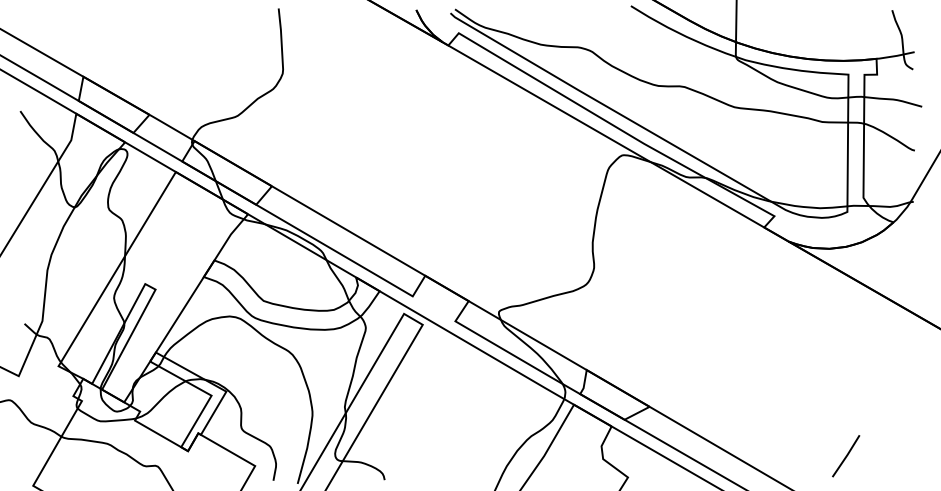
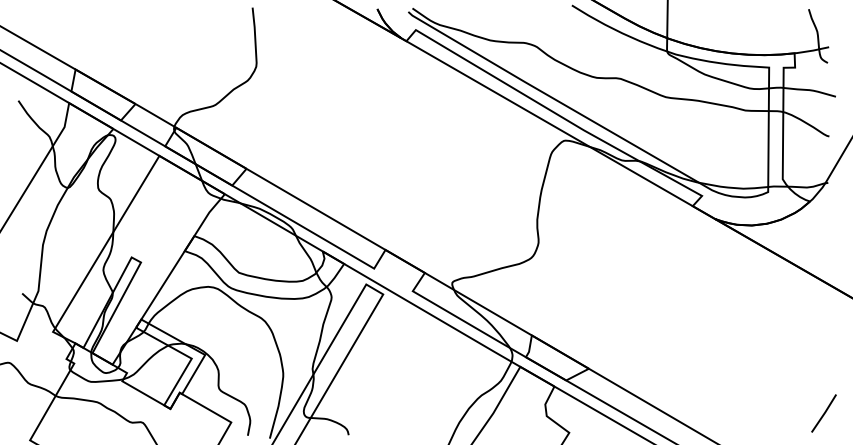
line: (845, 456) -> (823, 413), moved

